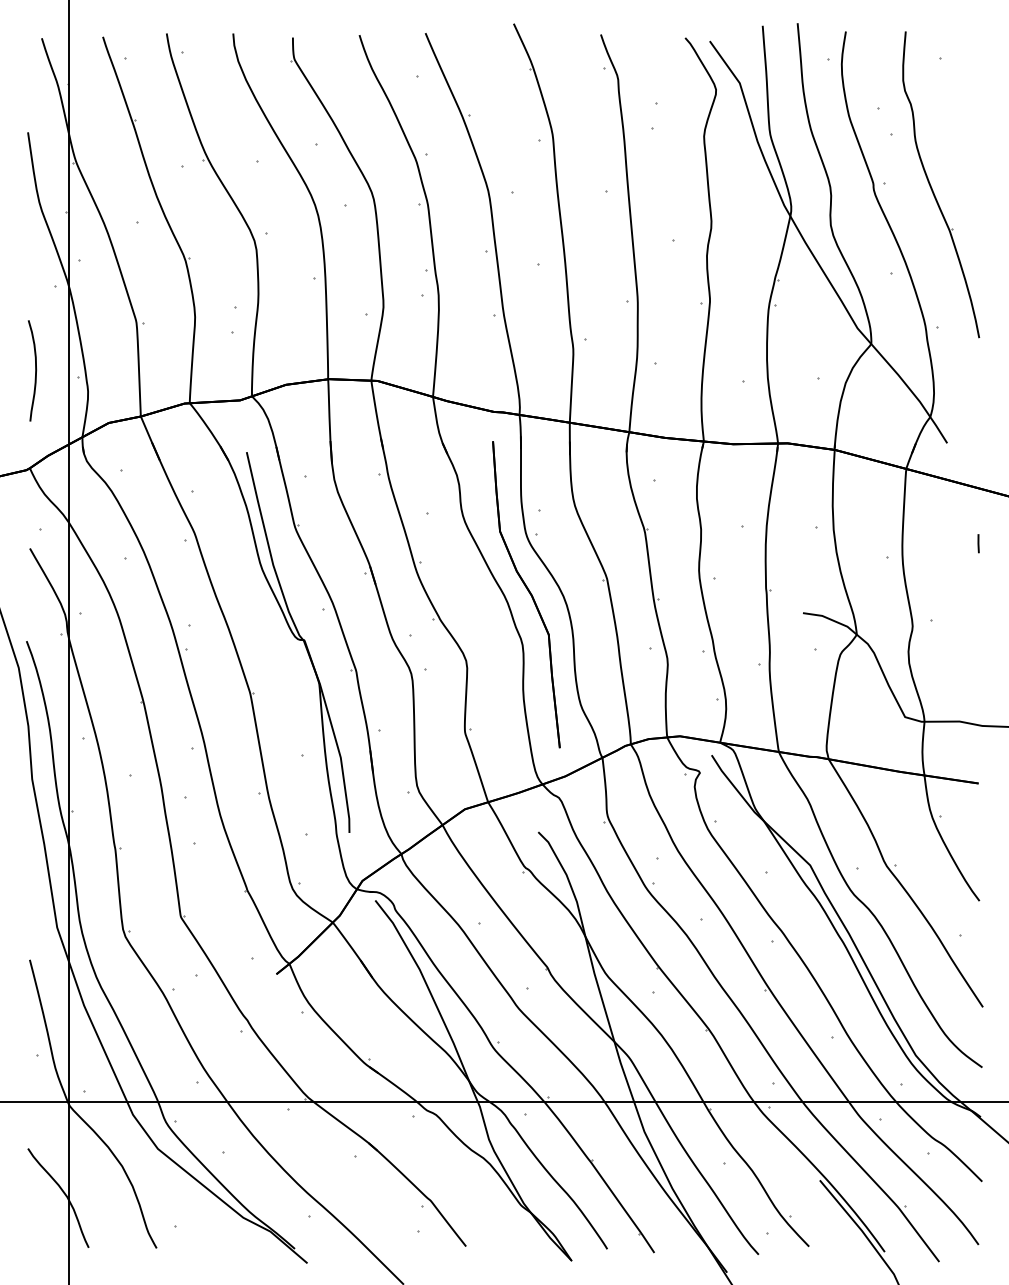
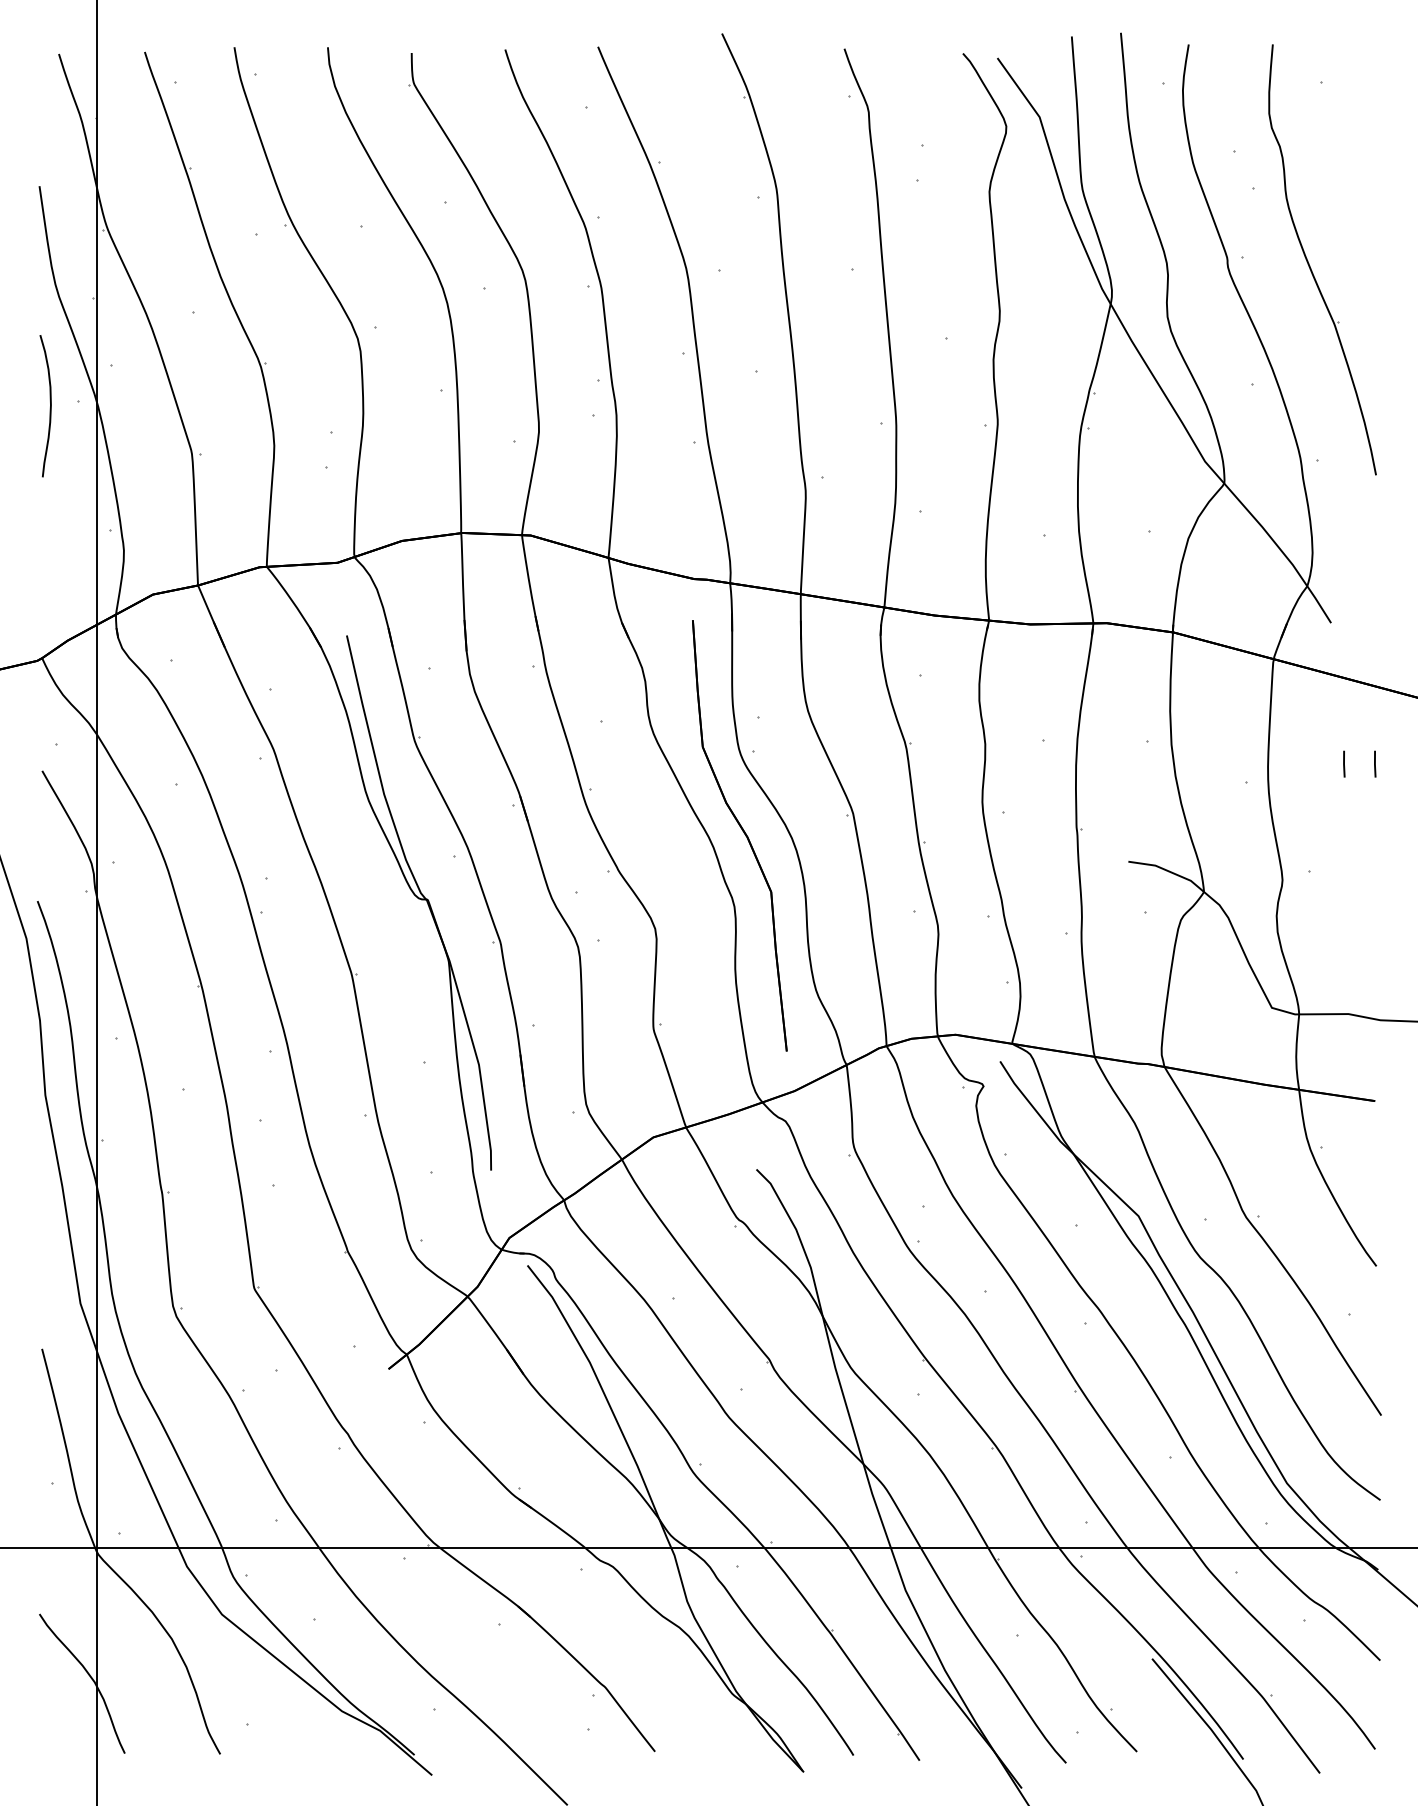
curve: (35, 370) -> (50, 405), moved
line: (956, 543) -> (1344, 763), added

